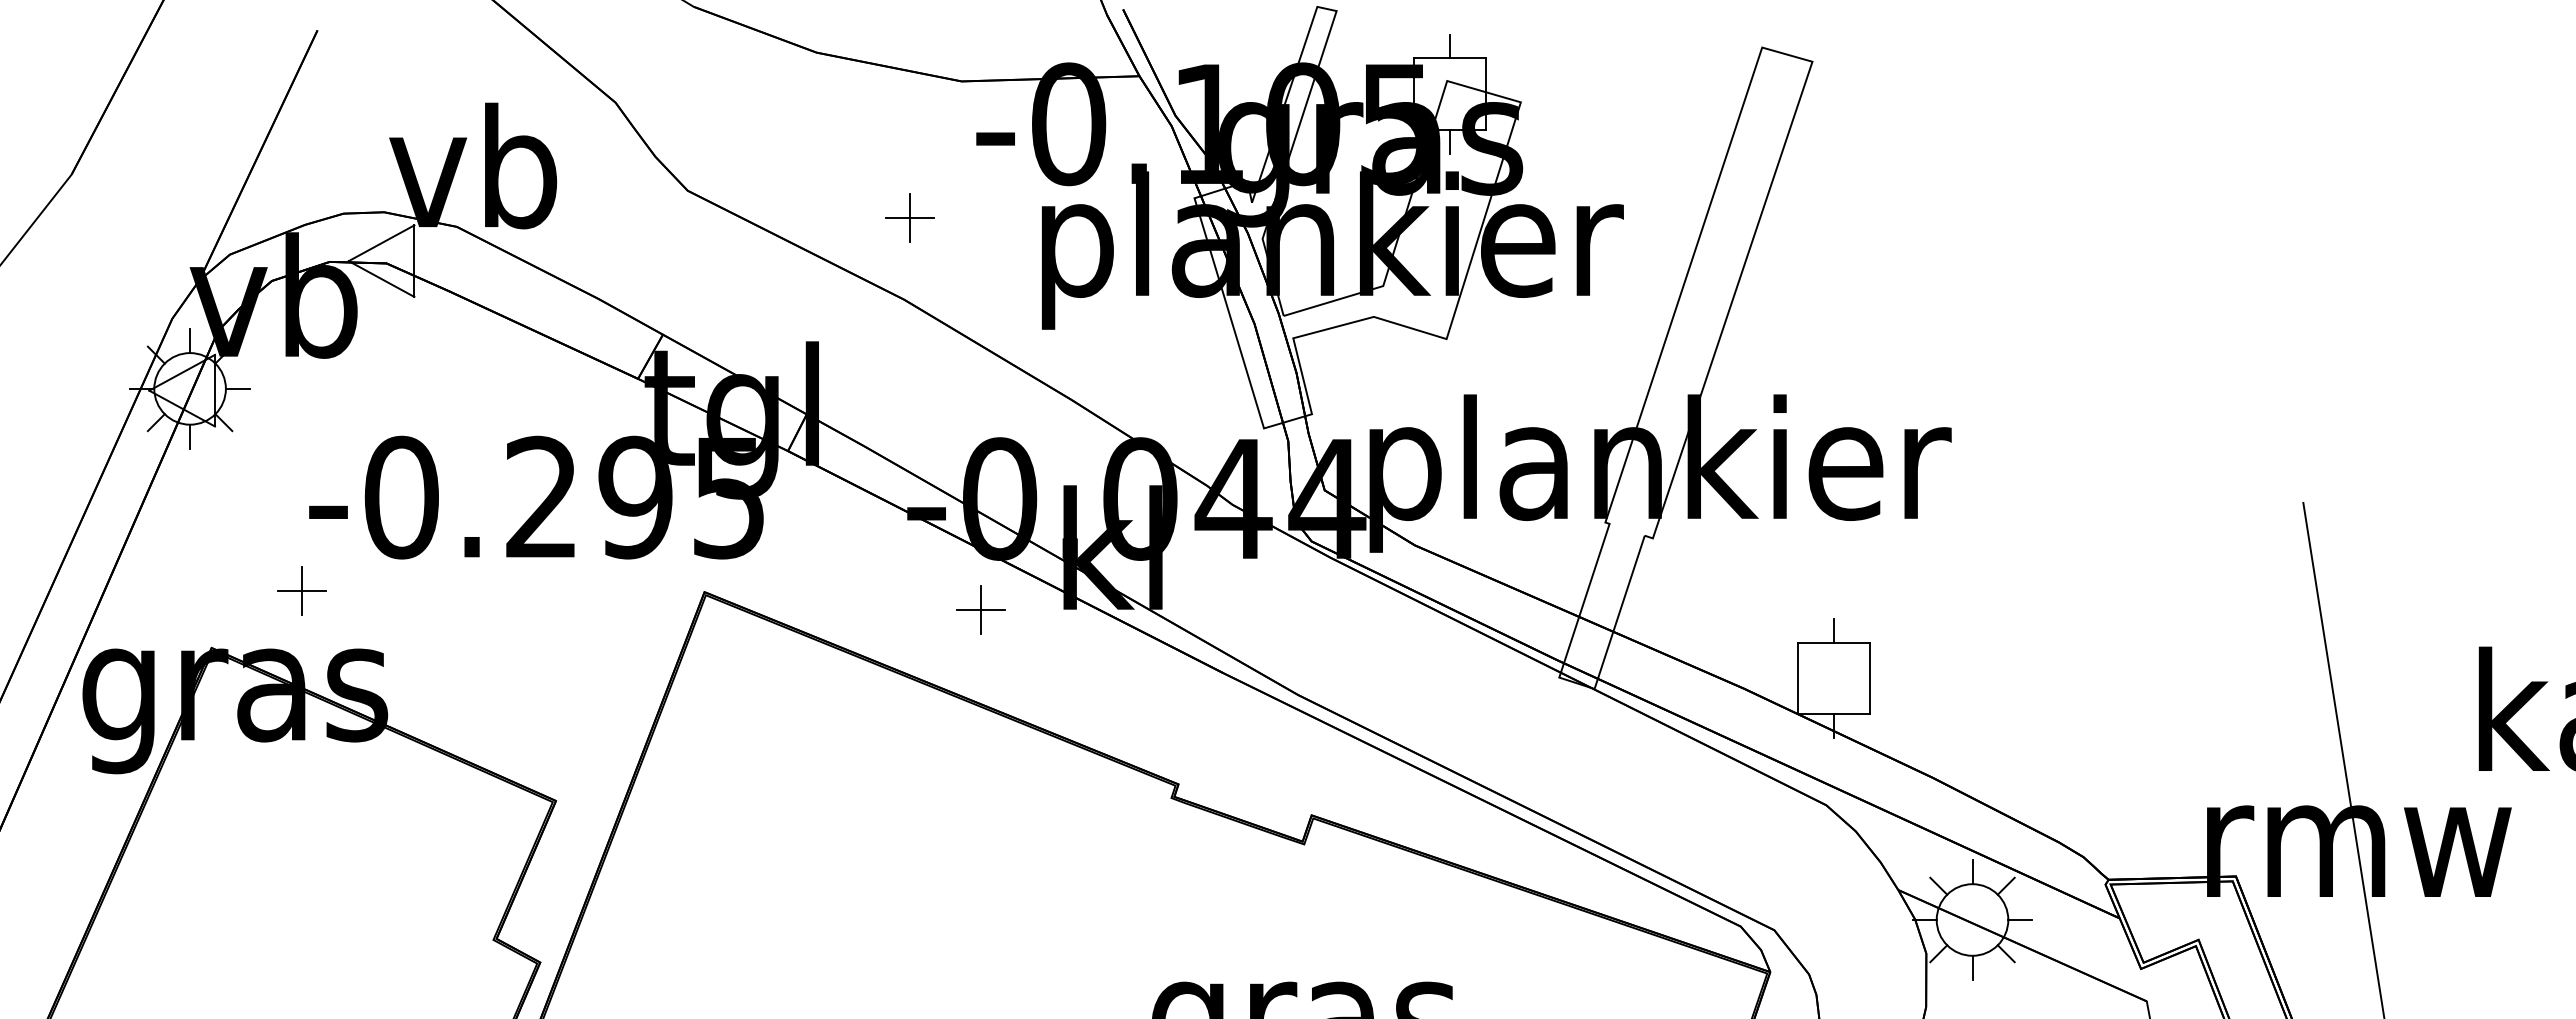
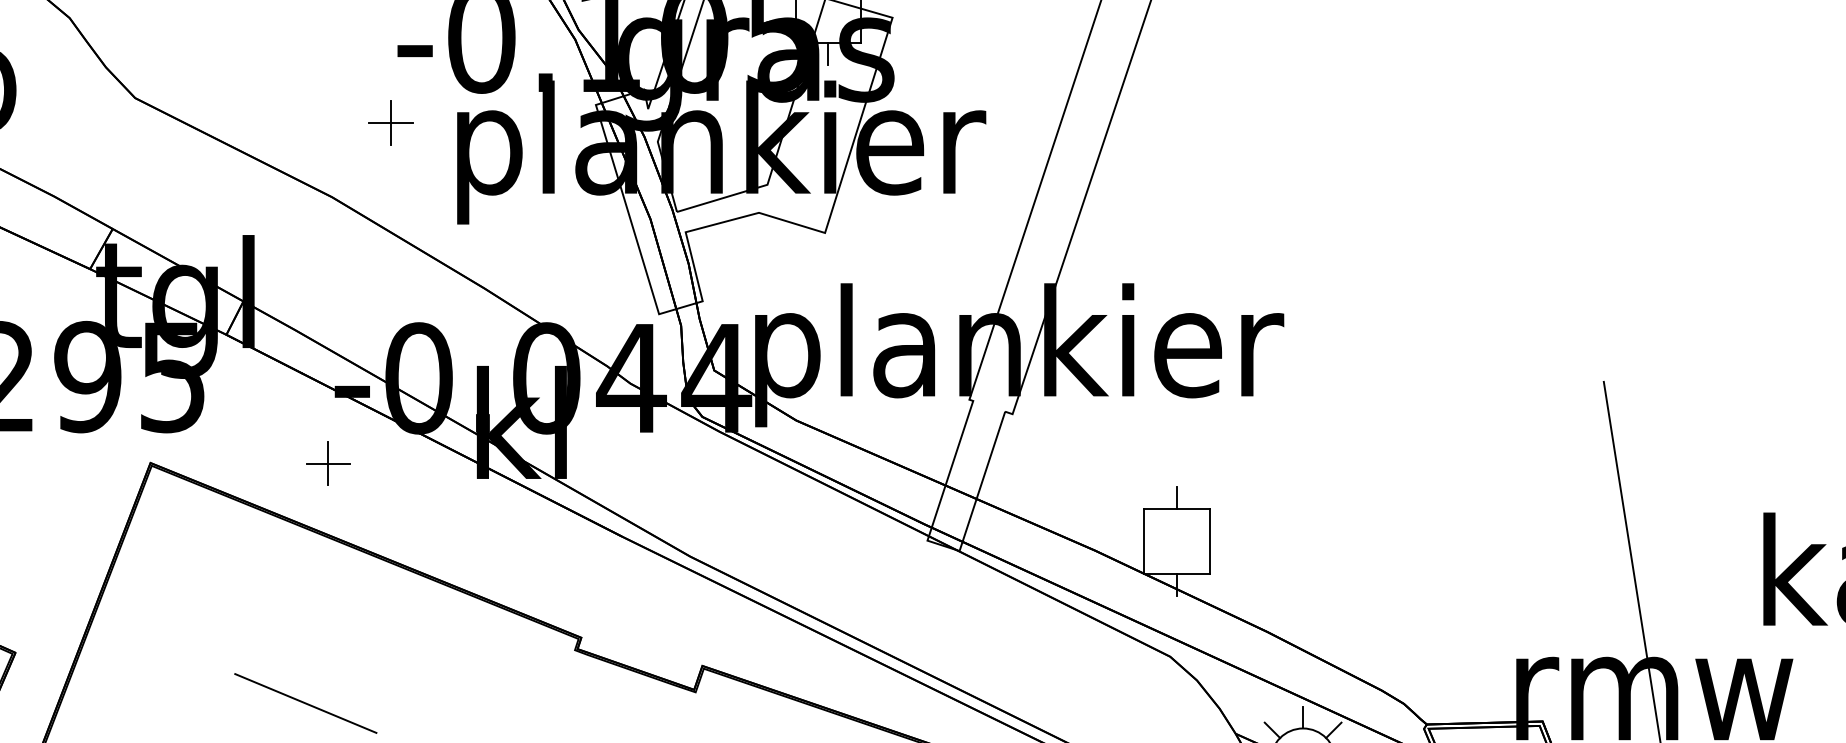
part: (909, 217) -> (390, 122), moved
part: (980, 609) -> (327, 463), moved
line: (874, 856) -> (305, 703), added

